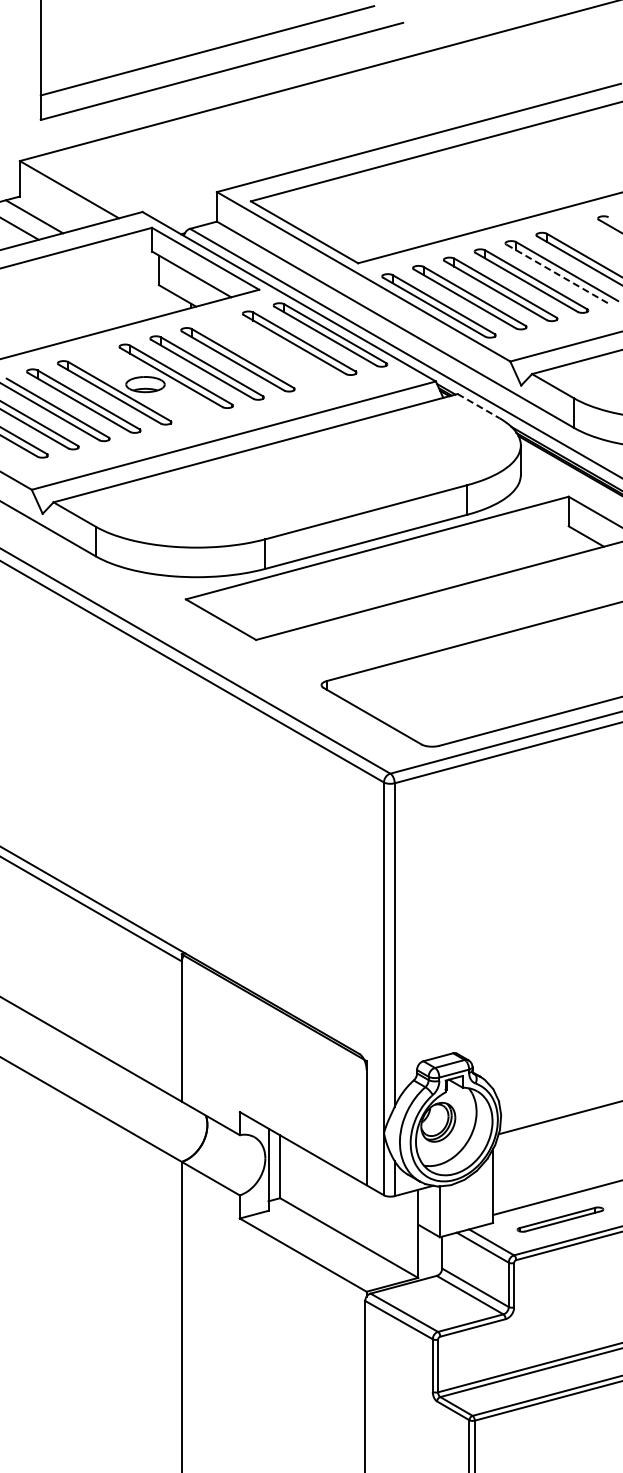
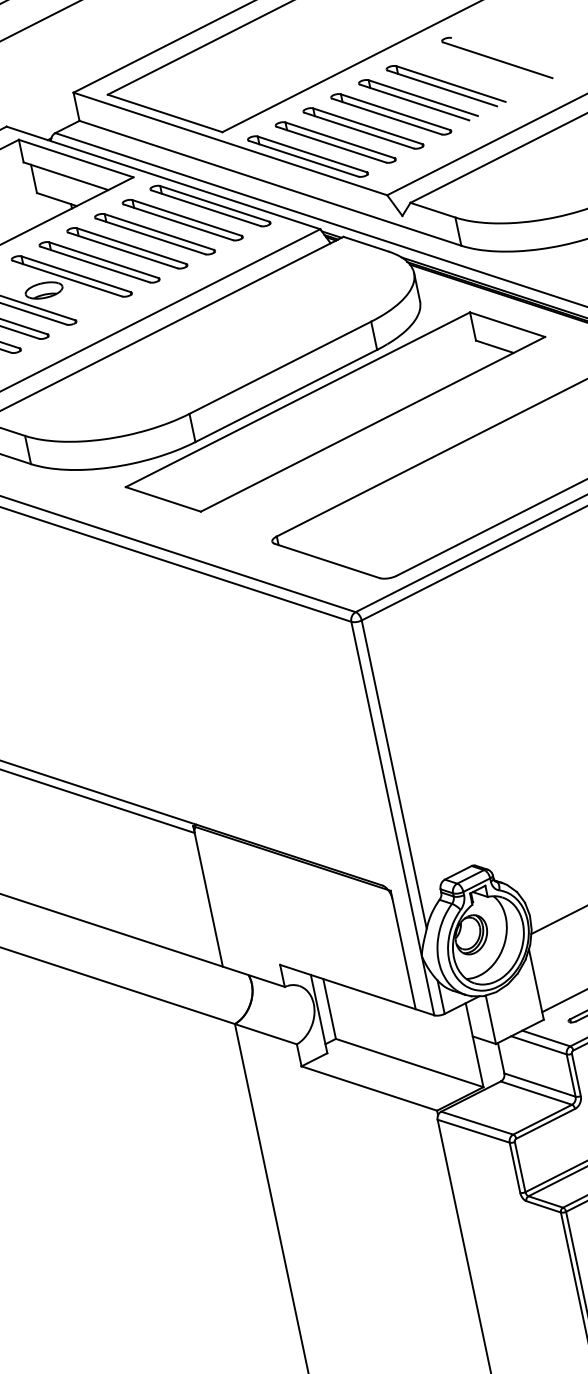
line: (557, 274) -> (414, 102), dashed -> solid
part: (268, 351) -> (154, 234), added
line: (479, 406) -> (366, 244), dashed -> solid

